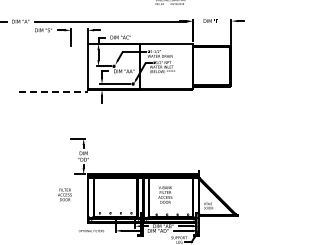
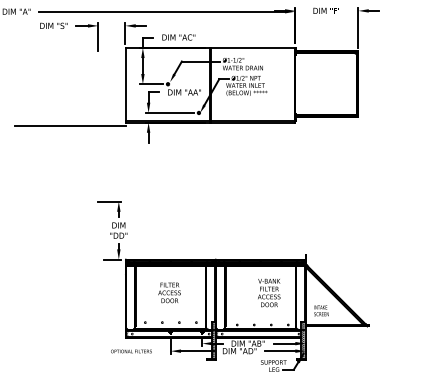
line: (54, 92) -> (71, 126), dashed -> solid
text: (64, 194) -> (168, 292), moved
text: (165, 194) -> (269, 292), moved

